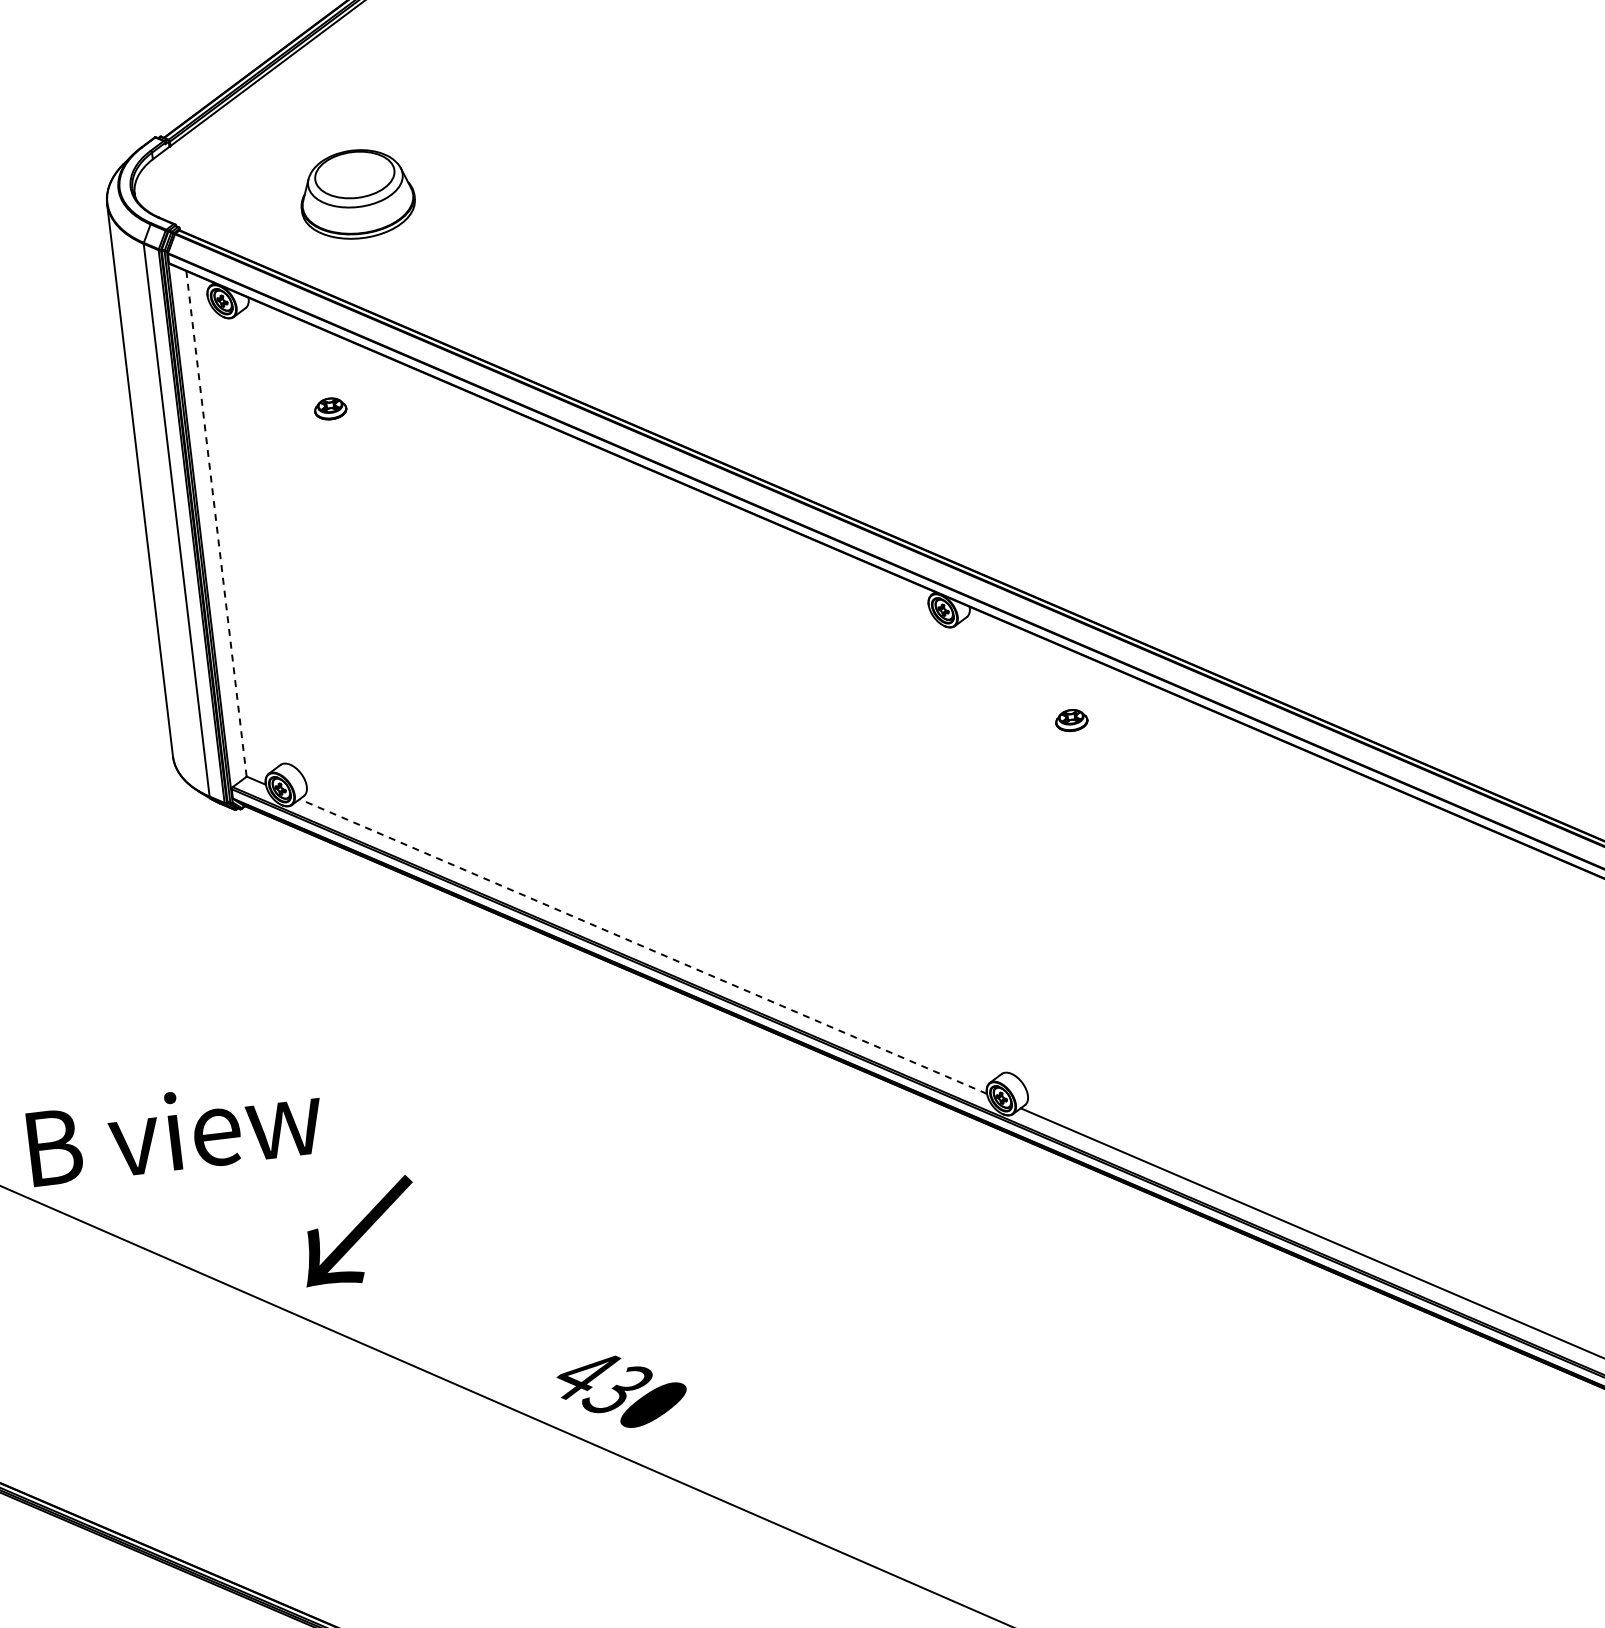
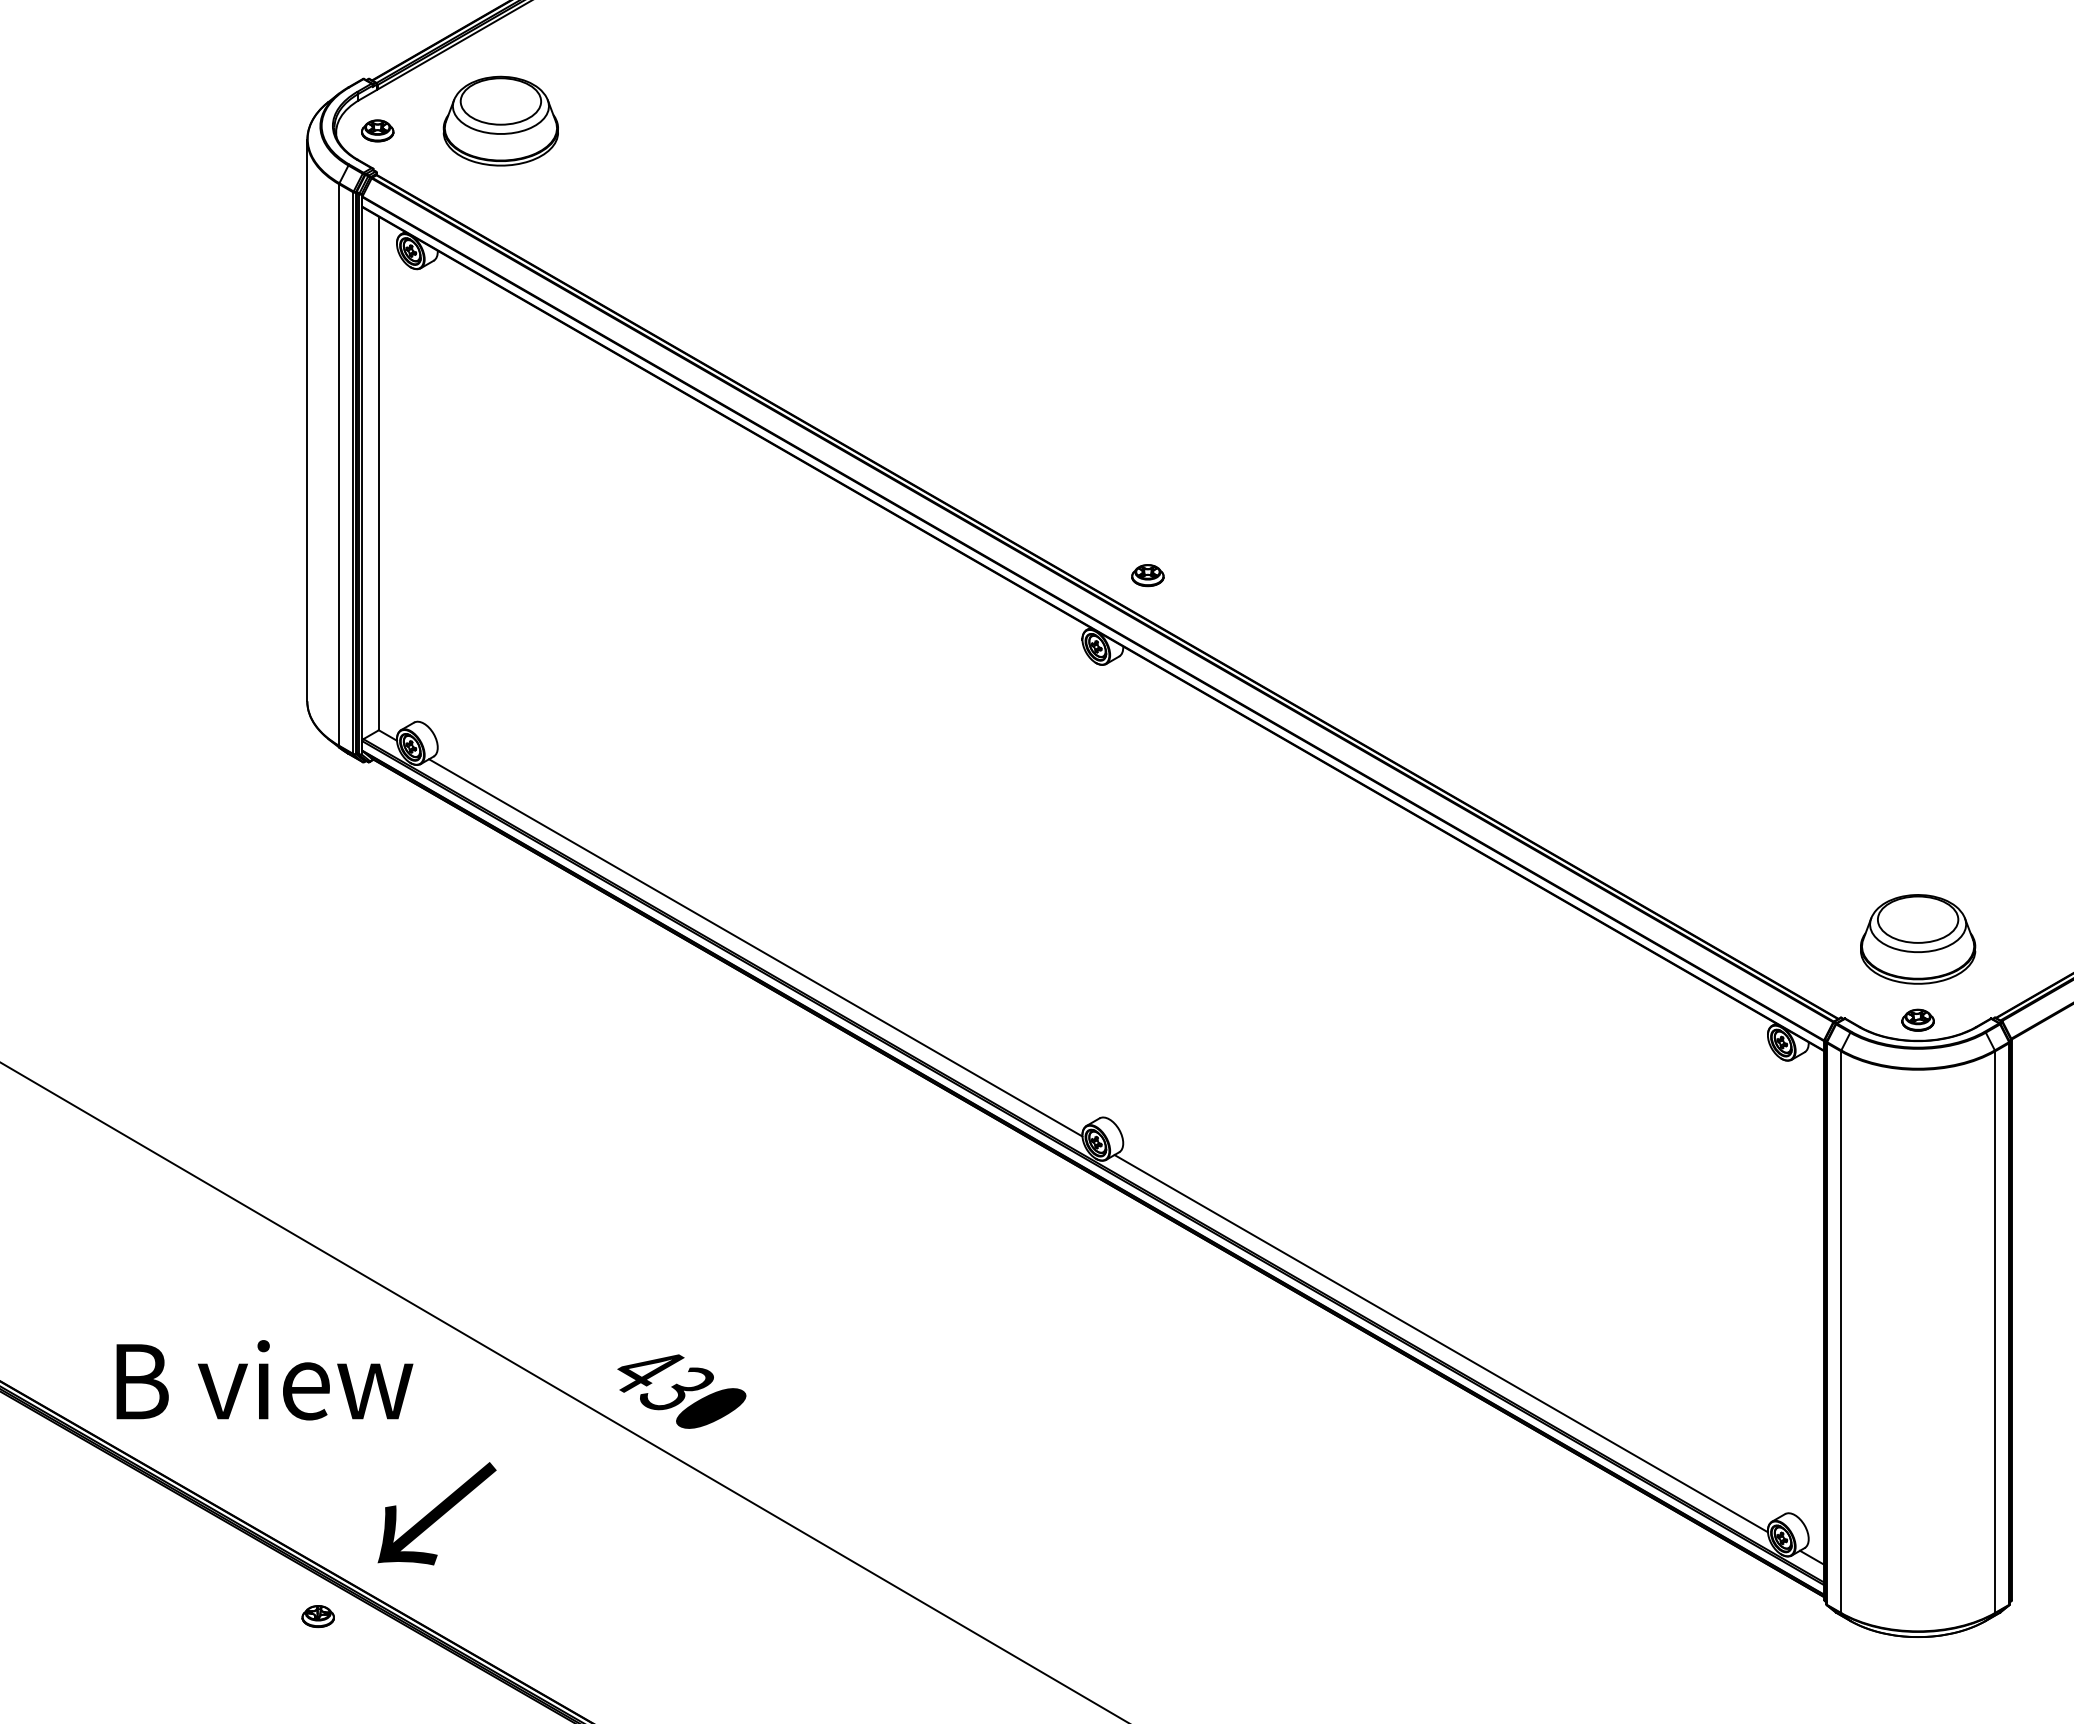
part: (356, 193) -> (500, 120), moved
part: (330, 408) -> (377, 130), moved
line: (216, 523) -> (378, 473), dashed -> solid
part: (1071, 720) -> (1147, 575), moved
line: (643, 946) -> (755, 947), dashed -> solid
text: (175, 1131) -> (264, 1380), moved
text: (358, 1231) -> (436, 1513), moved

